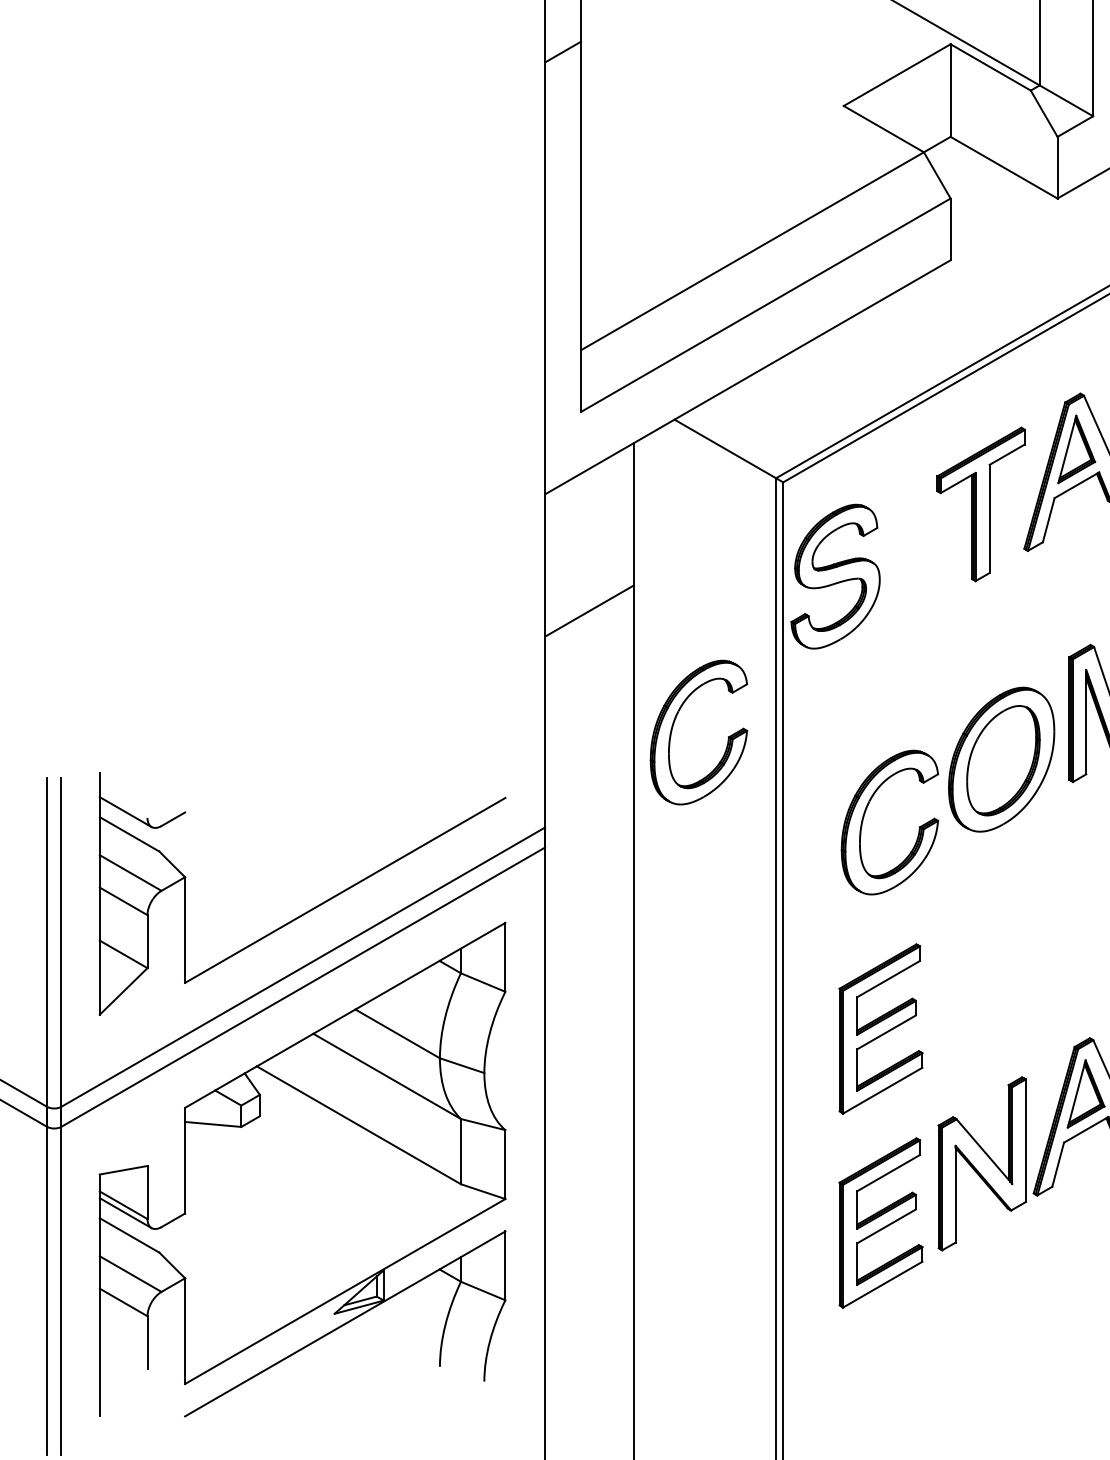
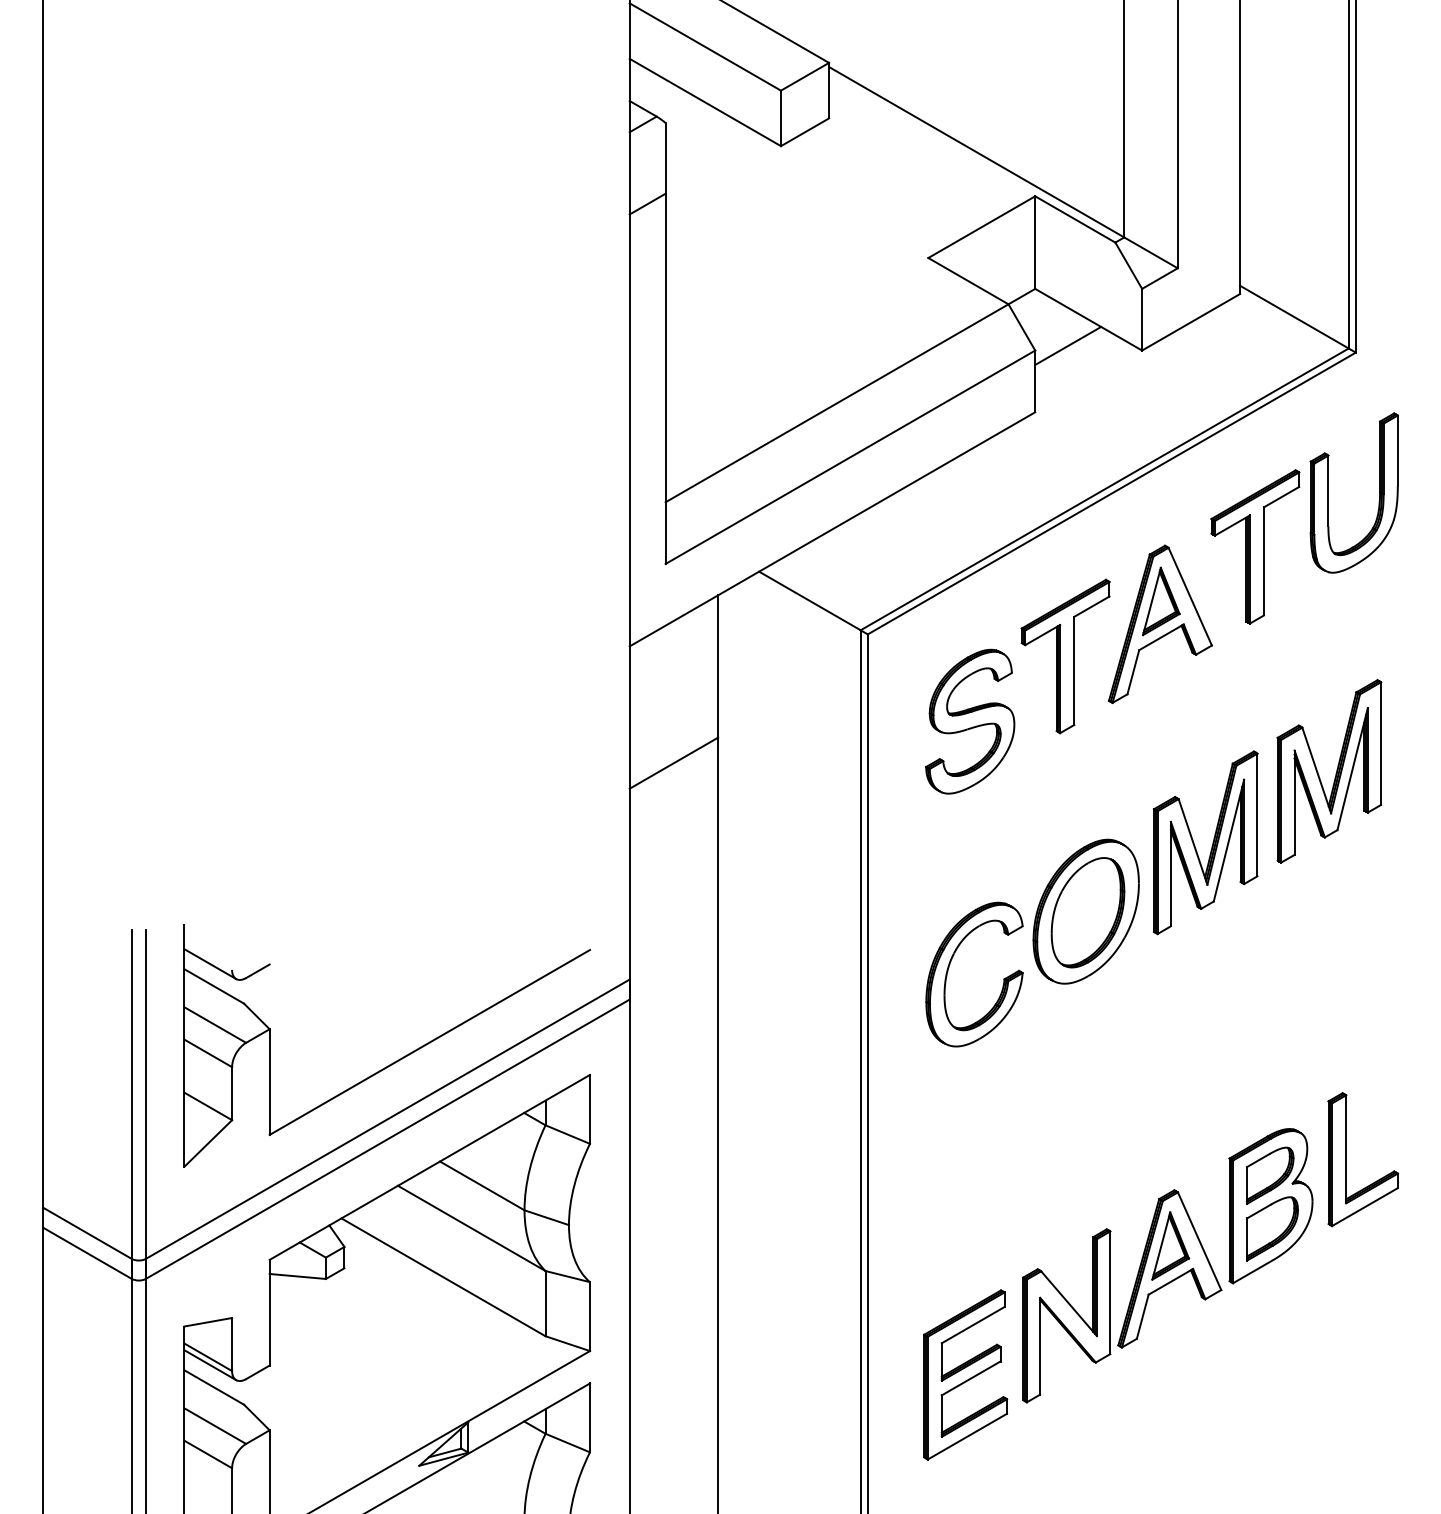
line: (983, 193) -> (1068, 345), added
part: (835, 576) -> (970, 721), moved
part: (673, 725) -> (758, 877), removed
part: (880, 1028) -> (965, 1180), removed

